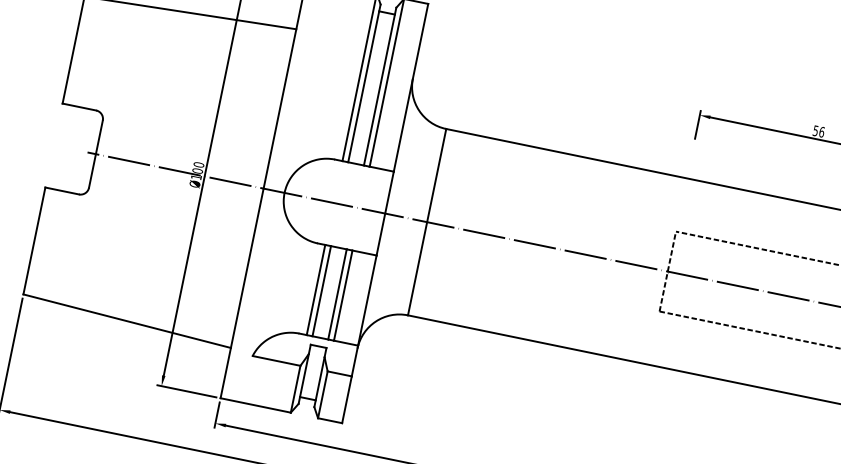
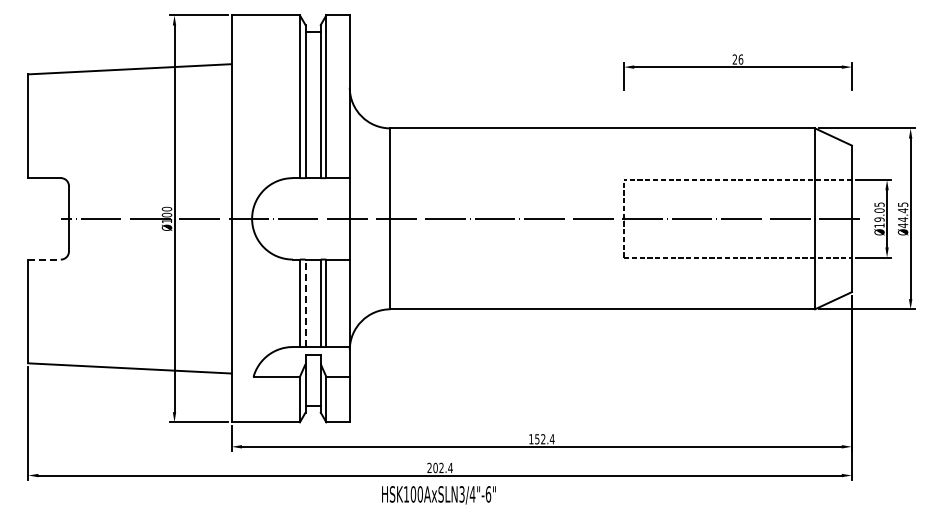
text: (815, 130) -> (734, 59), 56 -> 26
line: (63, 191) -> (45, 259), solid -> dashed
line: (321, 291) -> (305, 303), solid -> dashed

